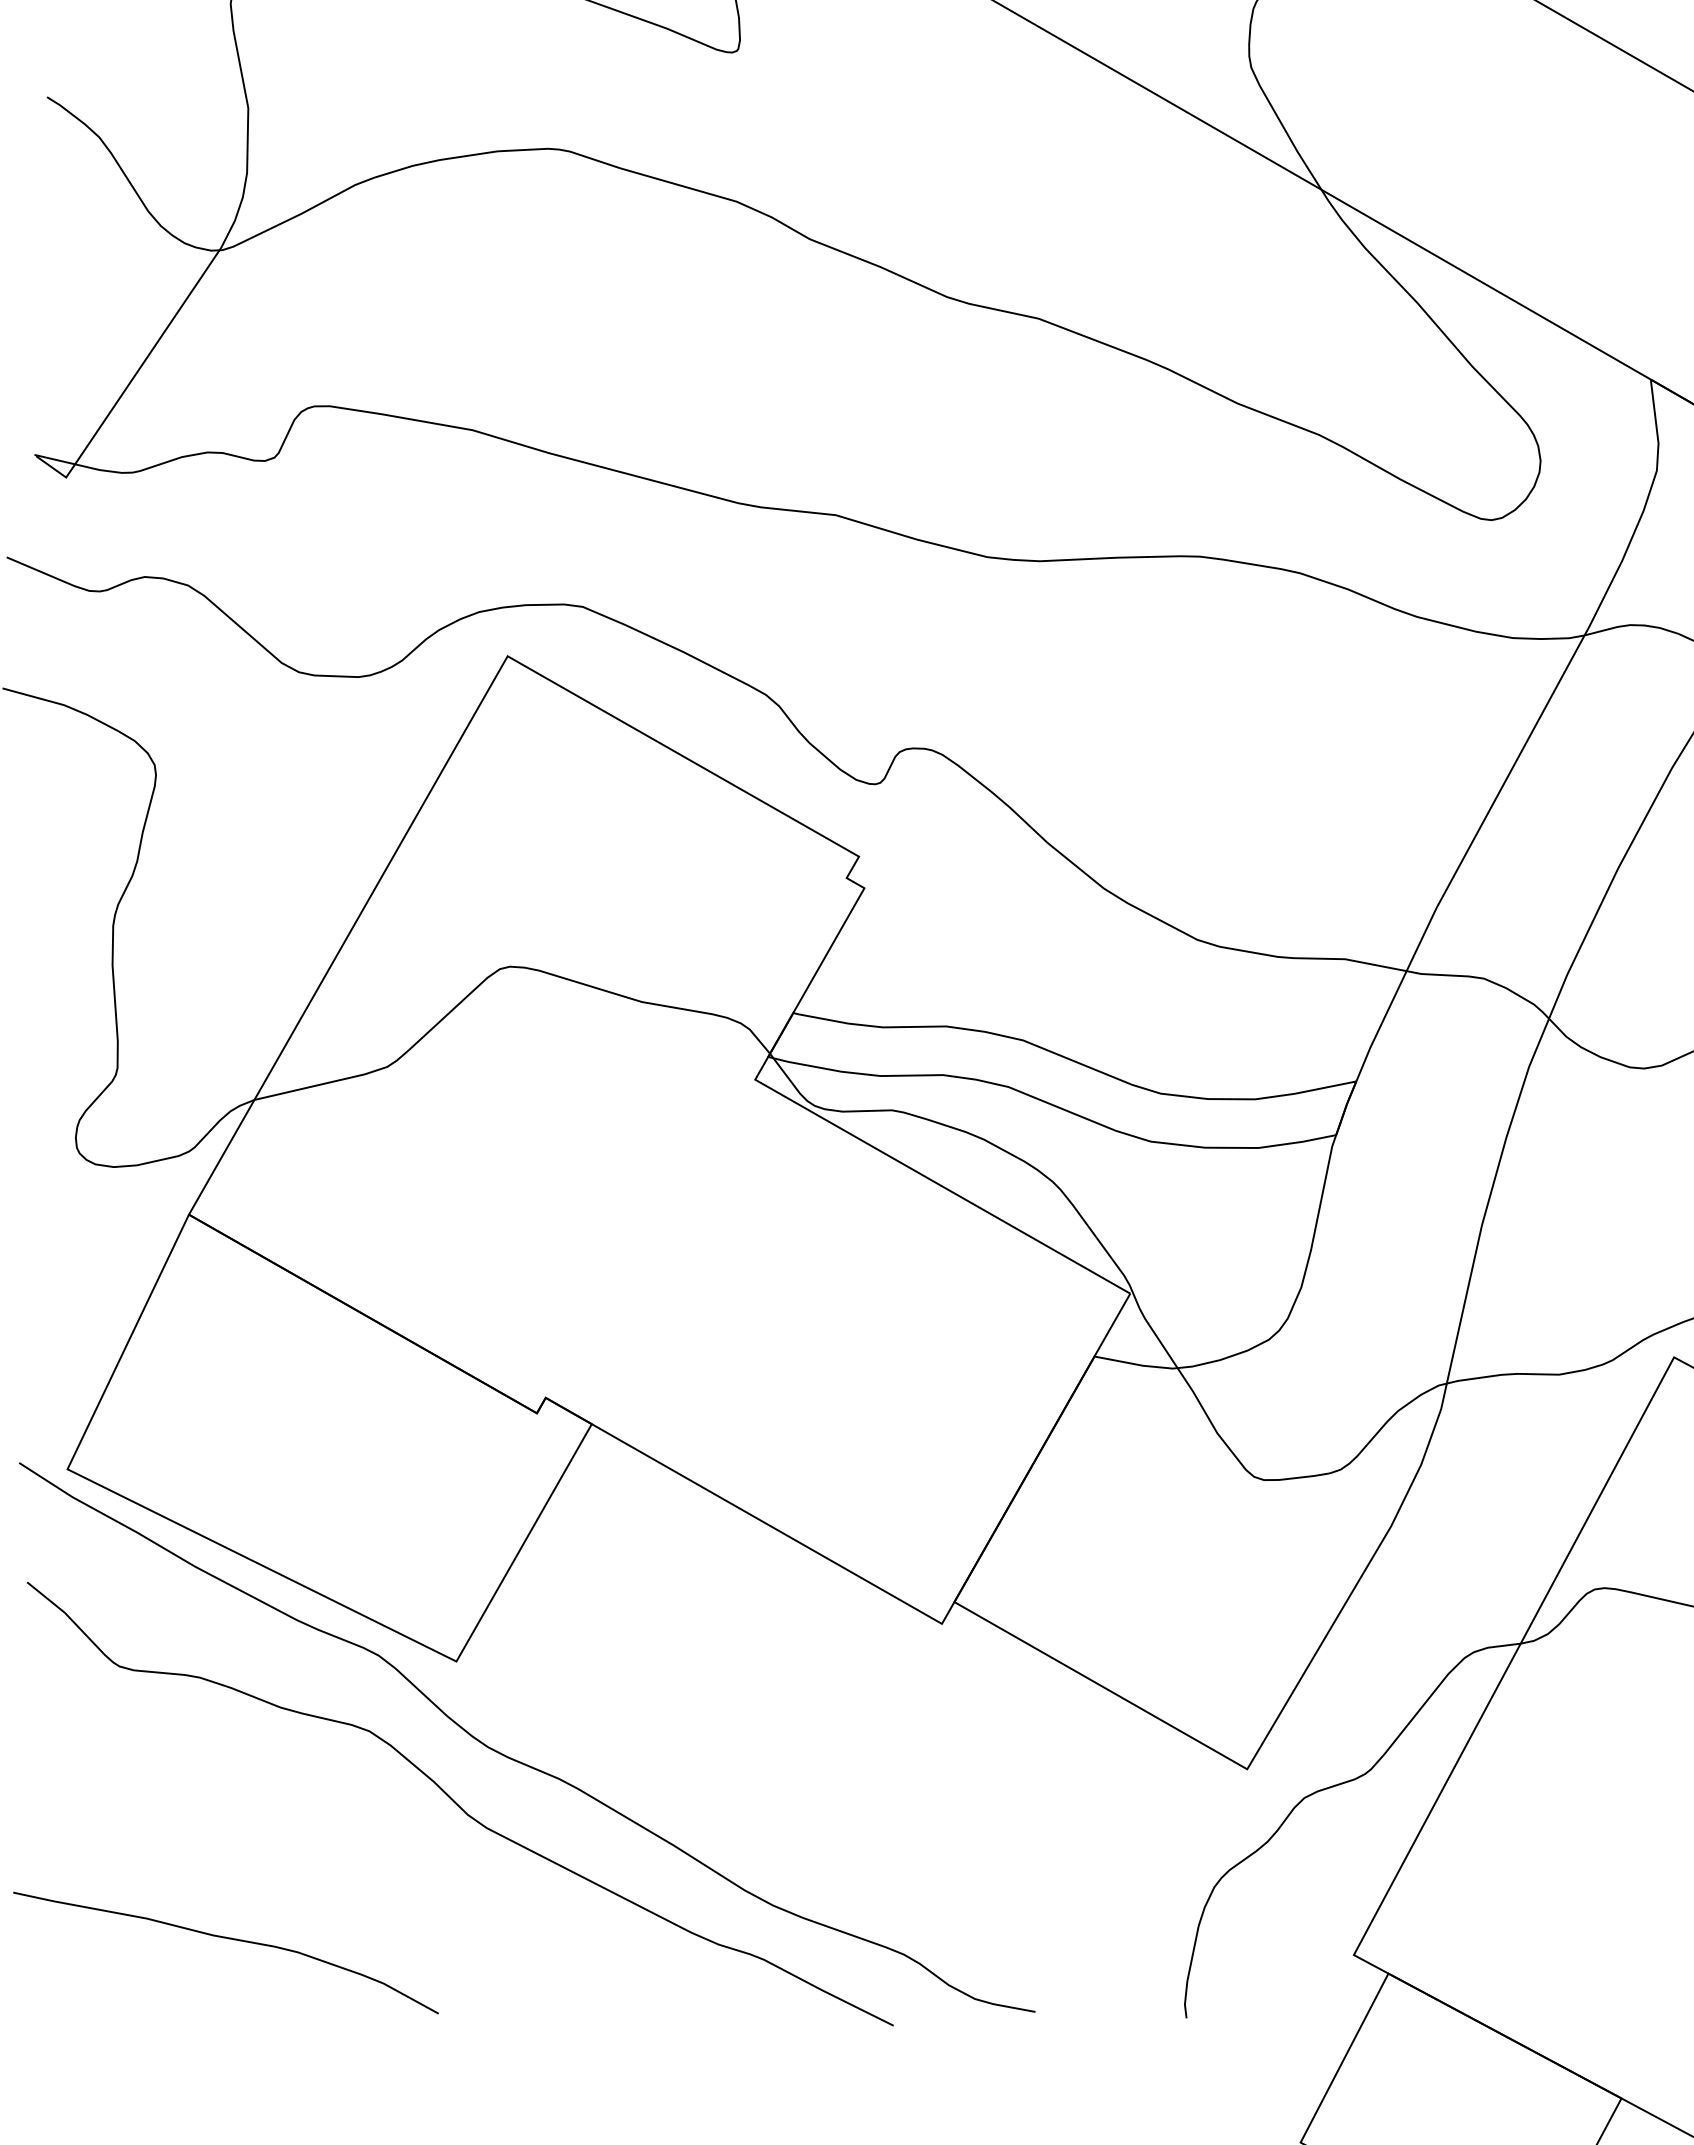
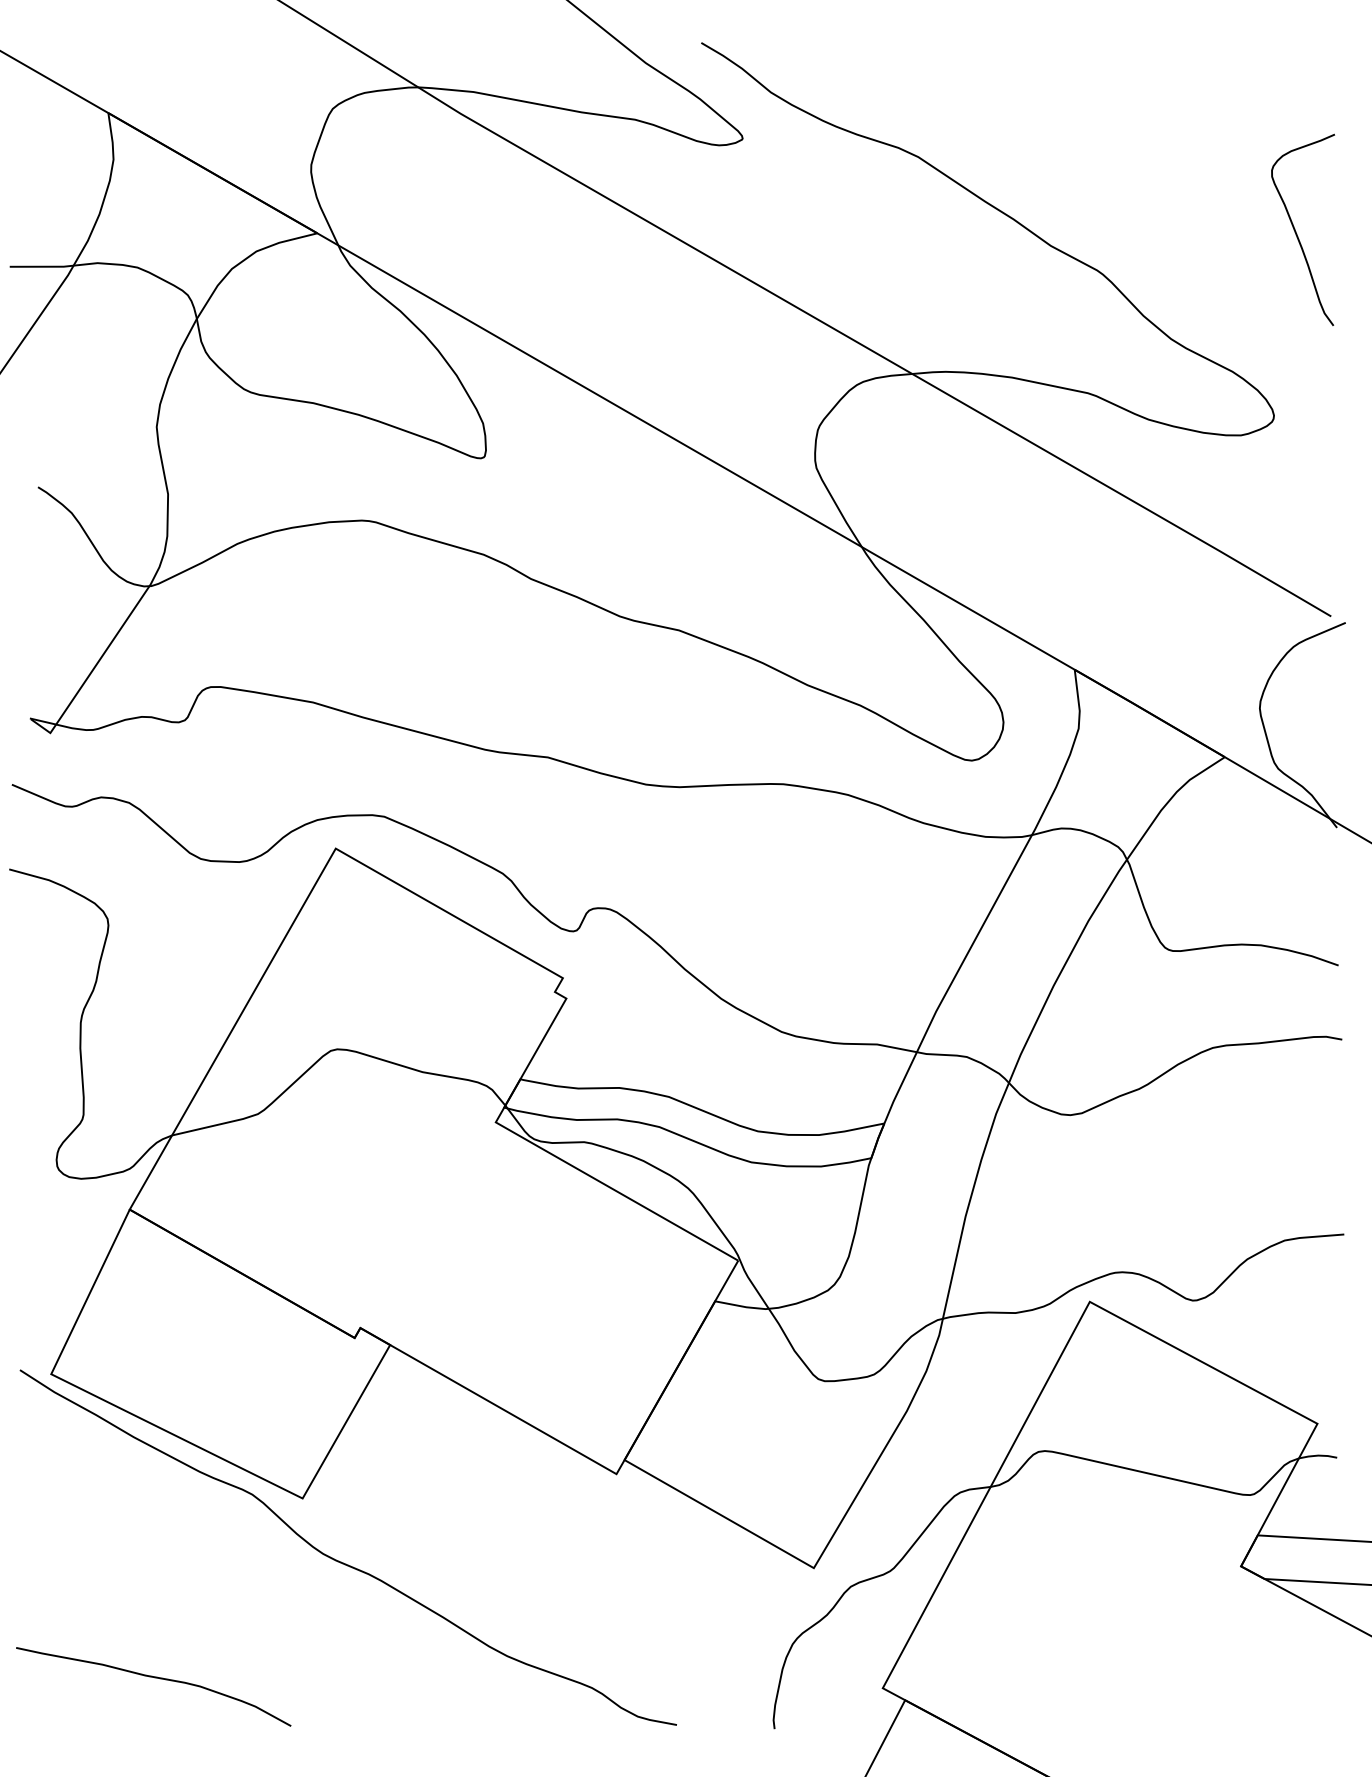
curve: (459, 1803) -> (304, 1590), removed

